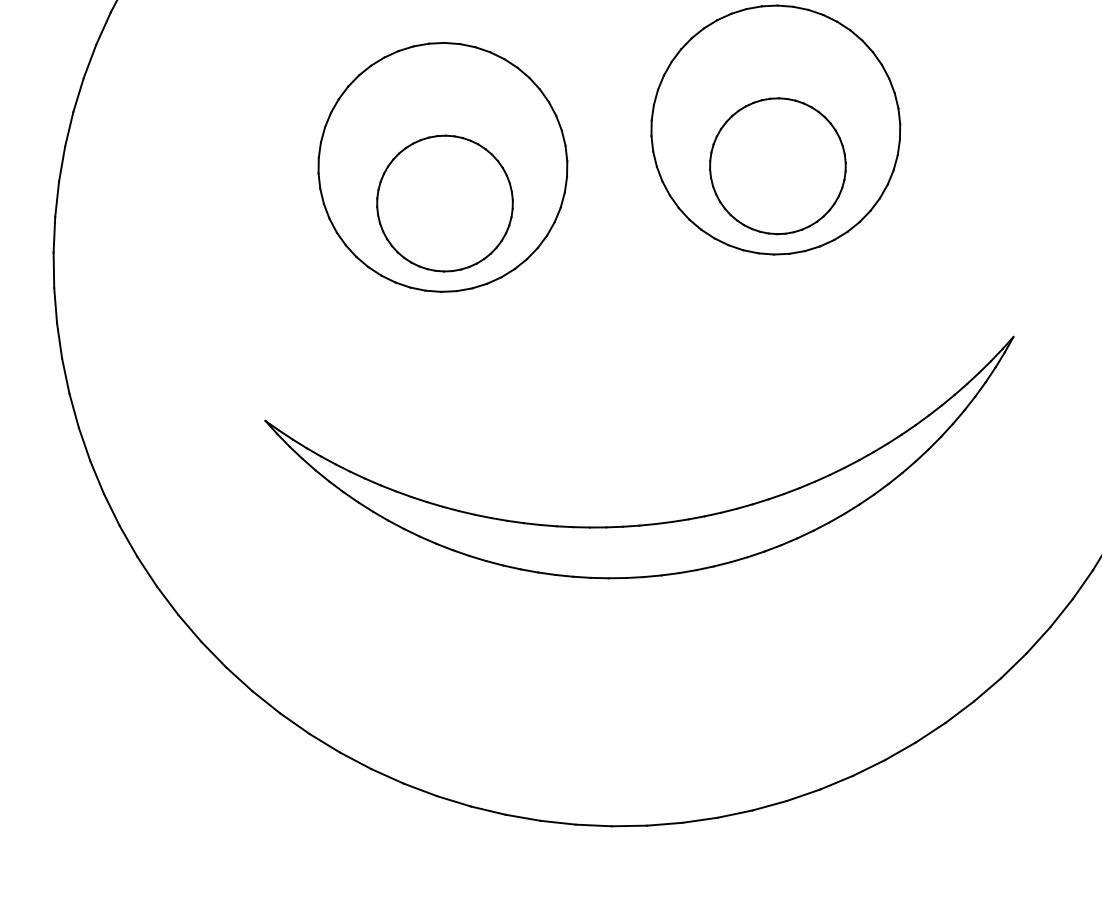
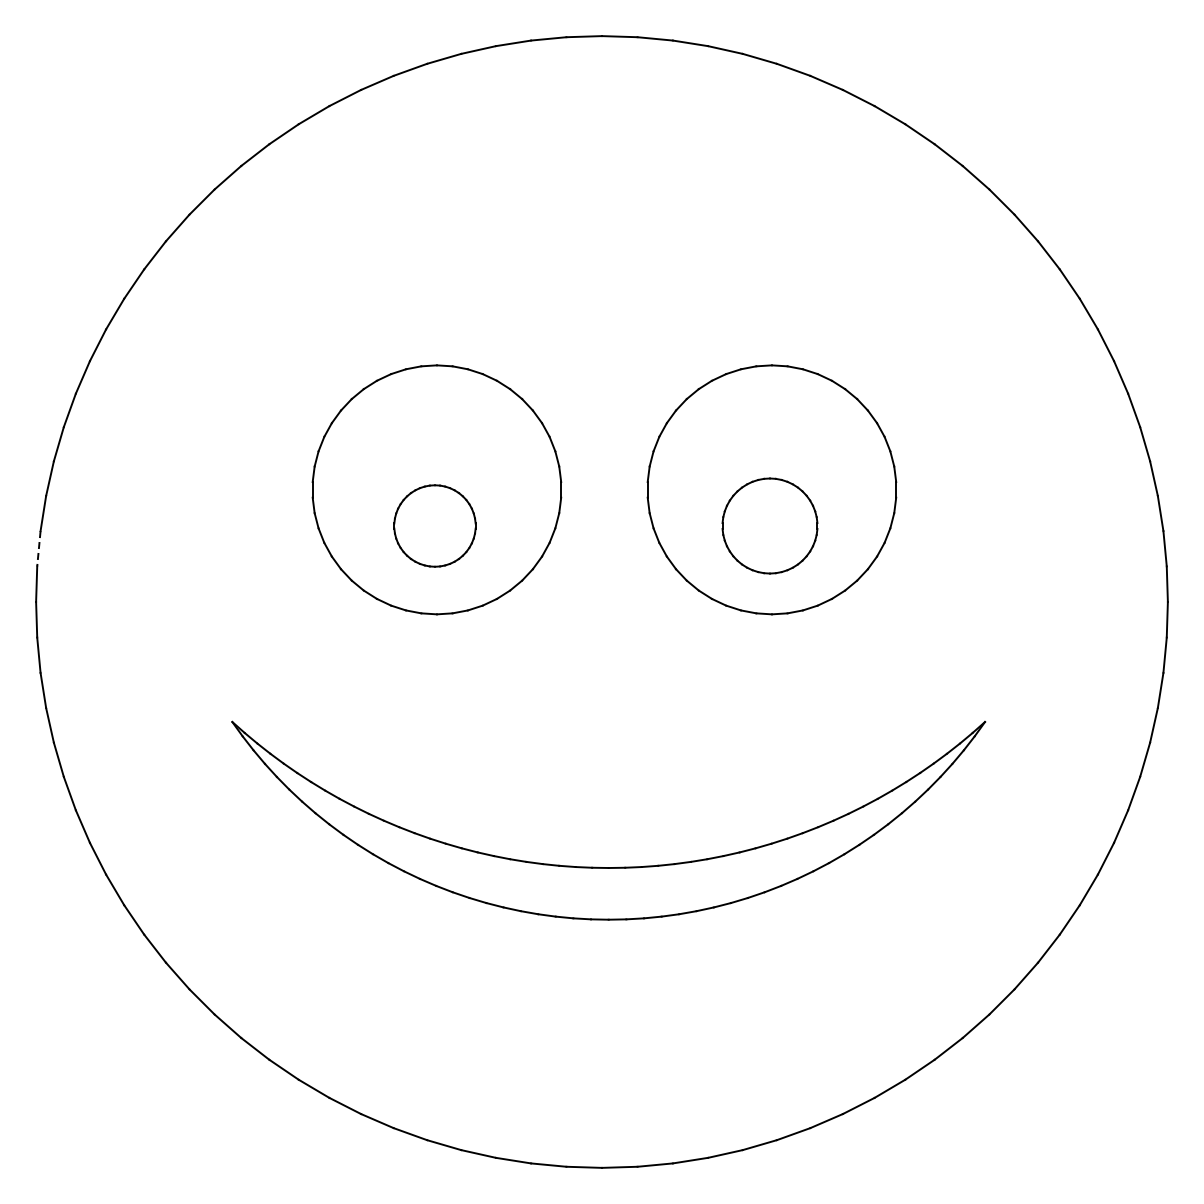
part: (777, 165) -> (769, 525), size x0.7
part: (444, 203) -> (434, 525), size x0.6
line: (53, 270) -> (38, 548), solid -> dashed

